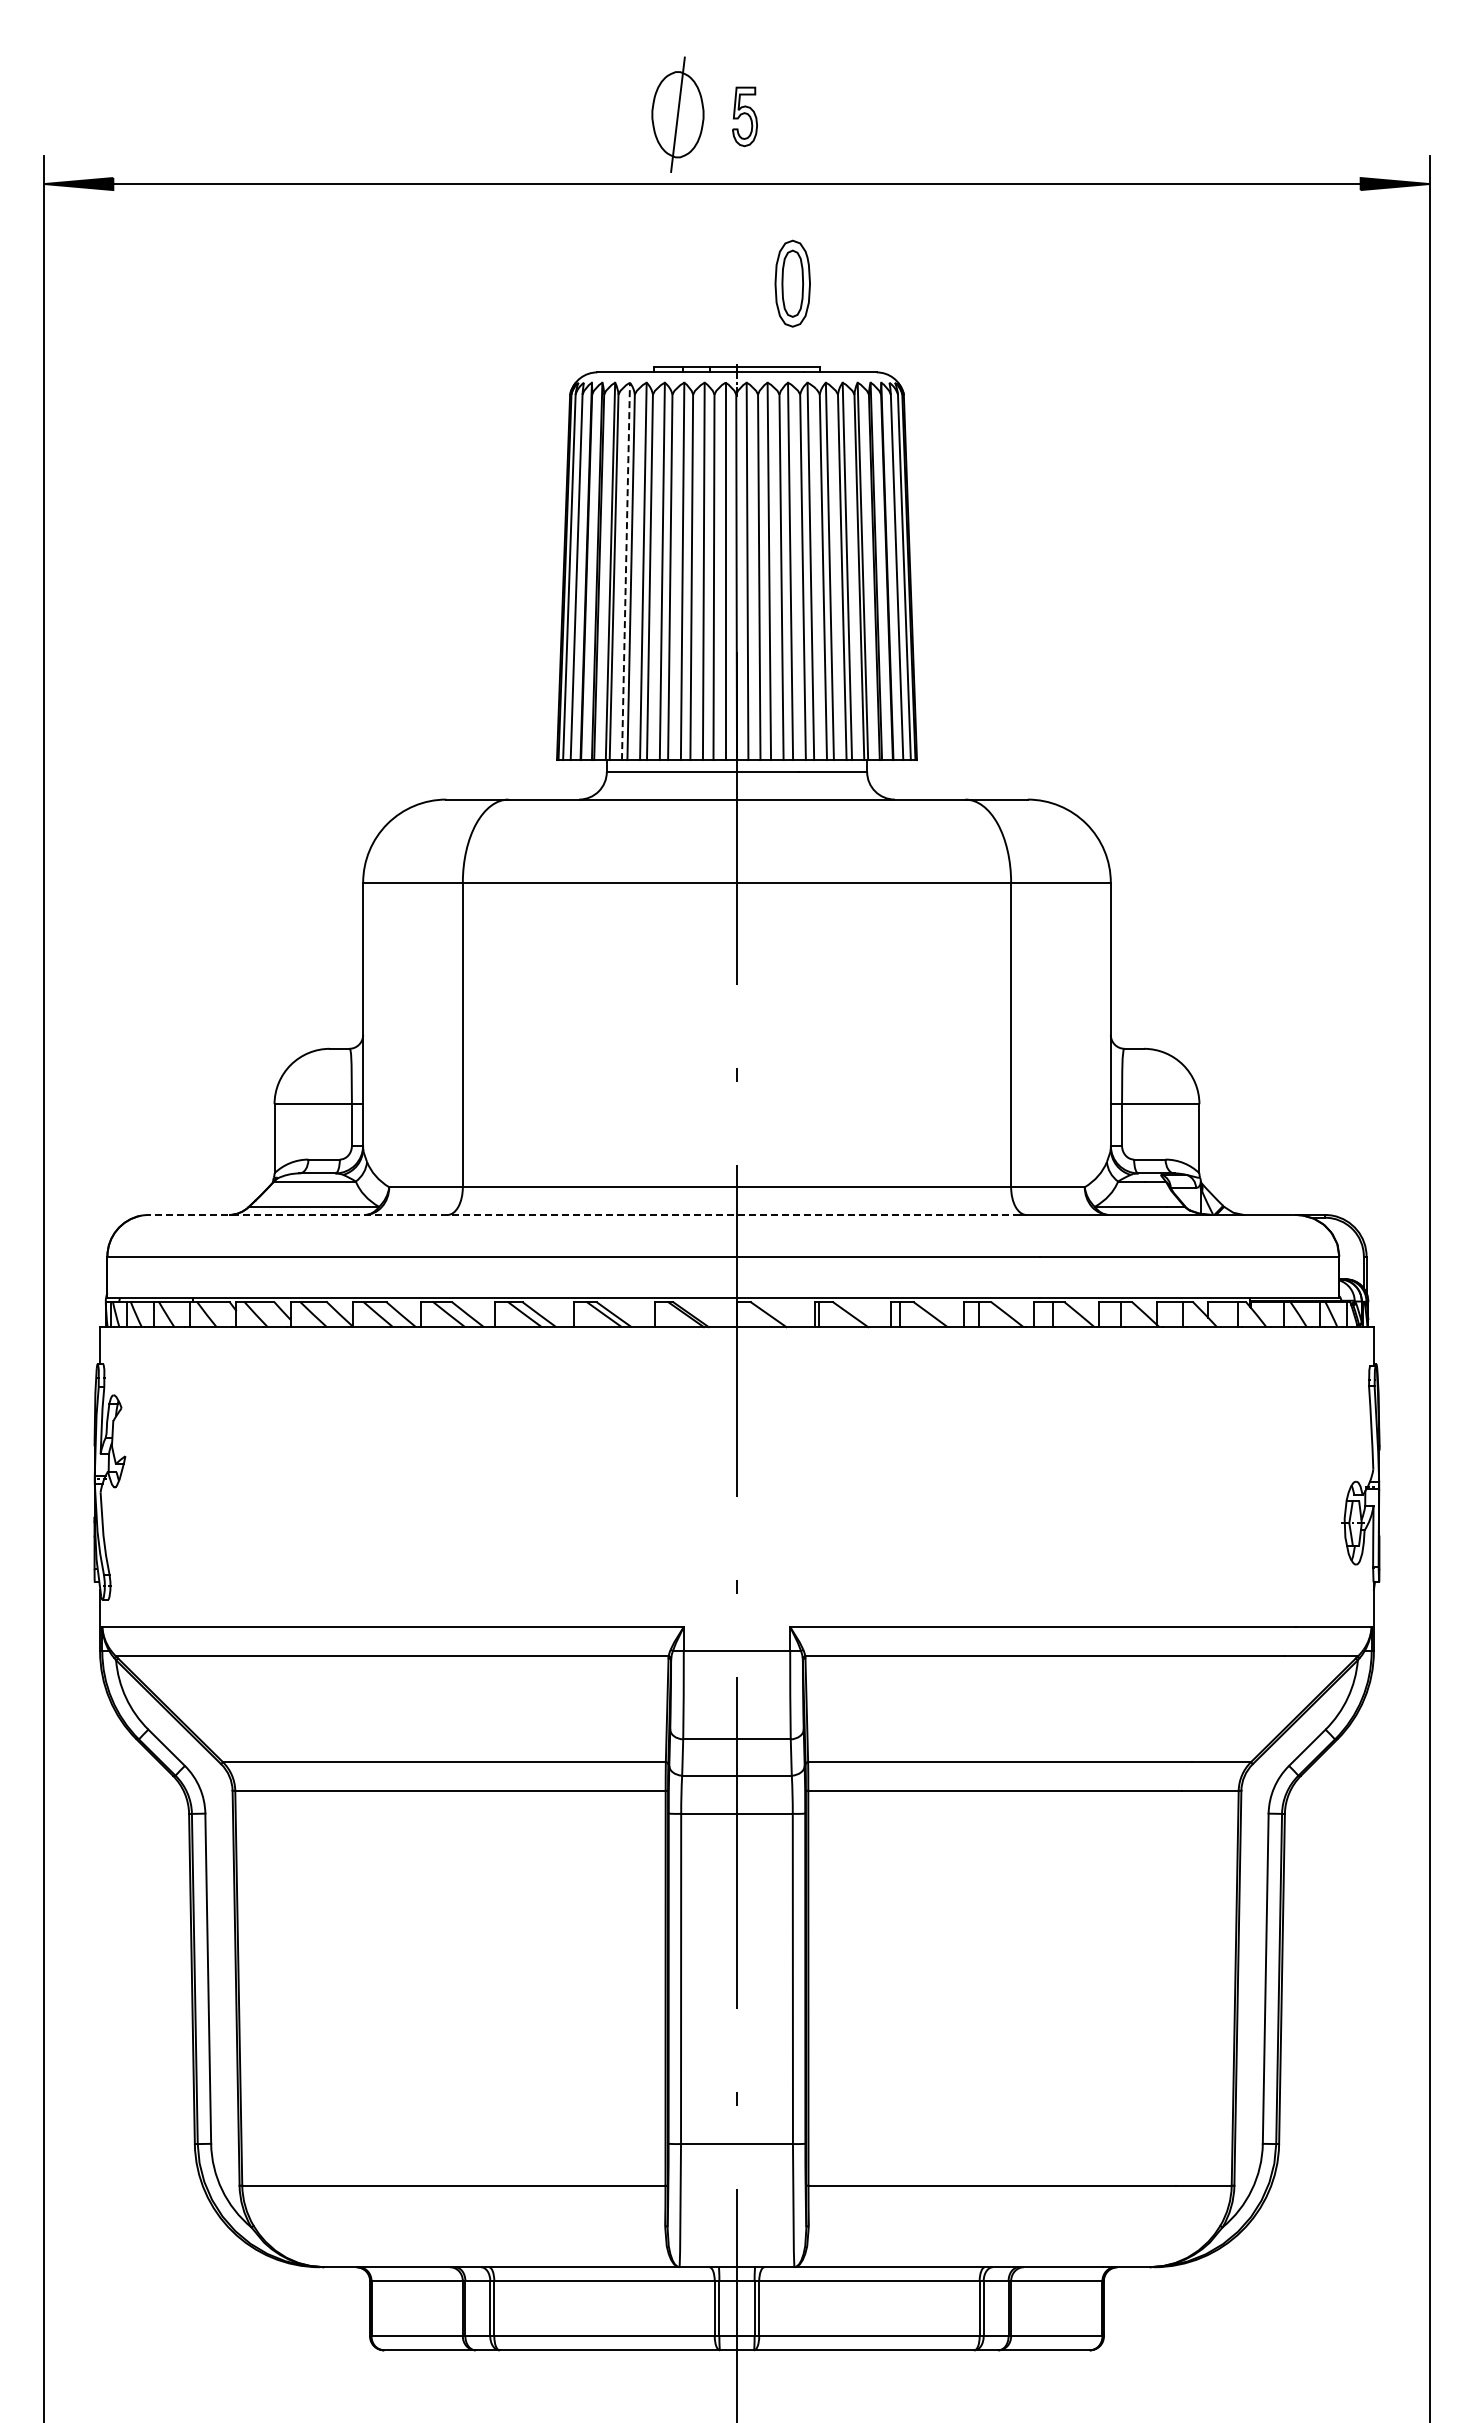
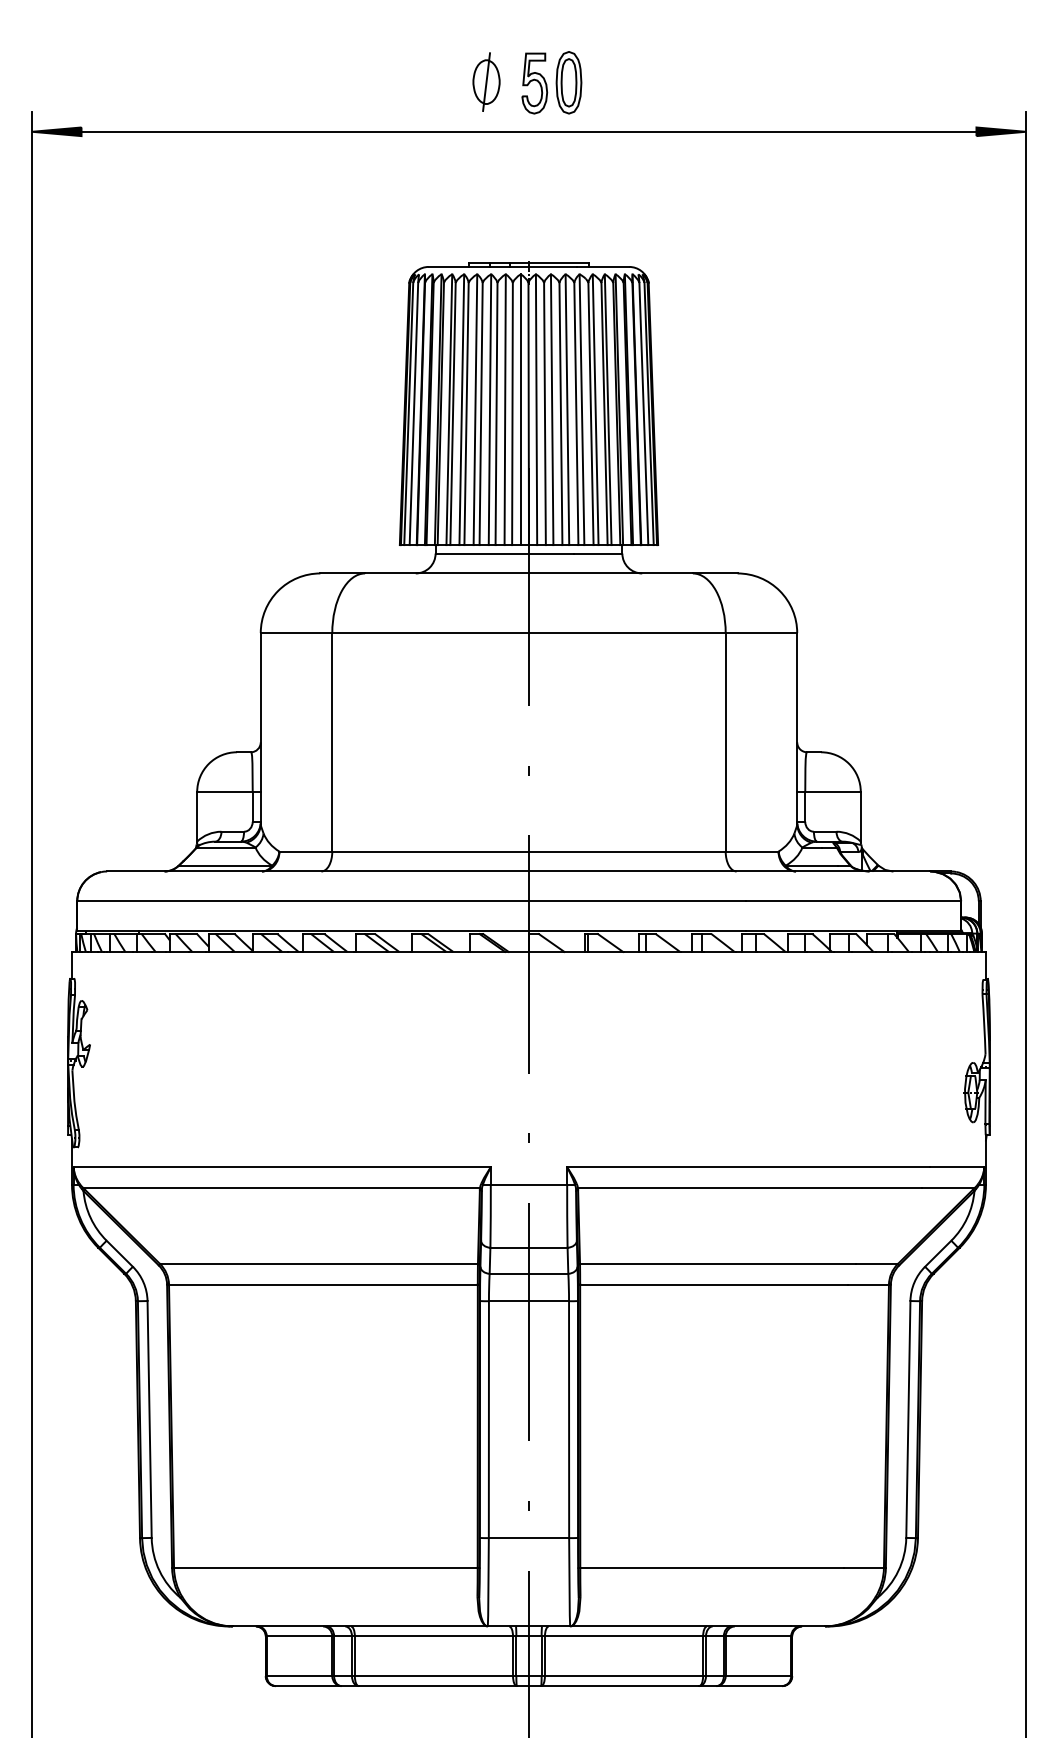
part: (677, 114) -> (486, 81), size x0.71
part: (744, 116) -> (534, 83), size x1.43
part: (792, 283) -> (568, 82), moved
line: (625, 571) -> (448, 409), dashed -> solid
line: (583, 1214) -> (418, 871), dashed -> solid

